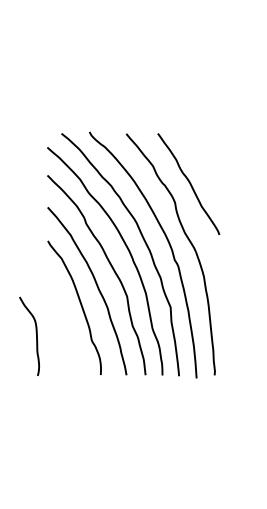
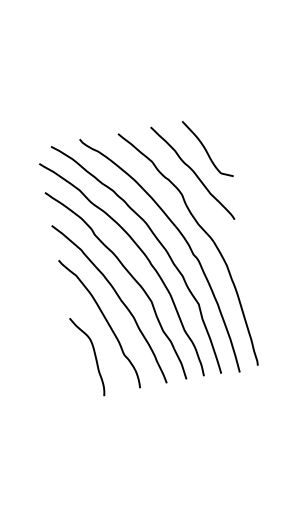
curve: (205, 163) -> (205, 148), added
curve: (35, 332) -> (93, 351), moved

